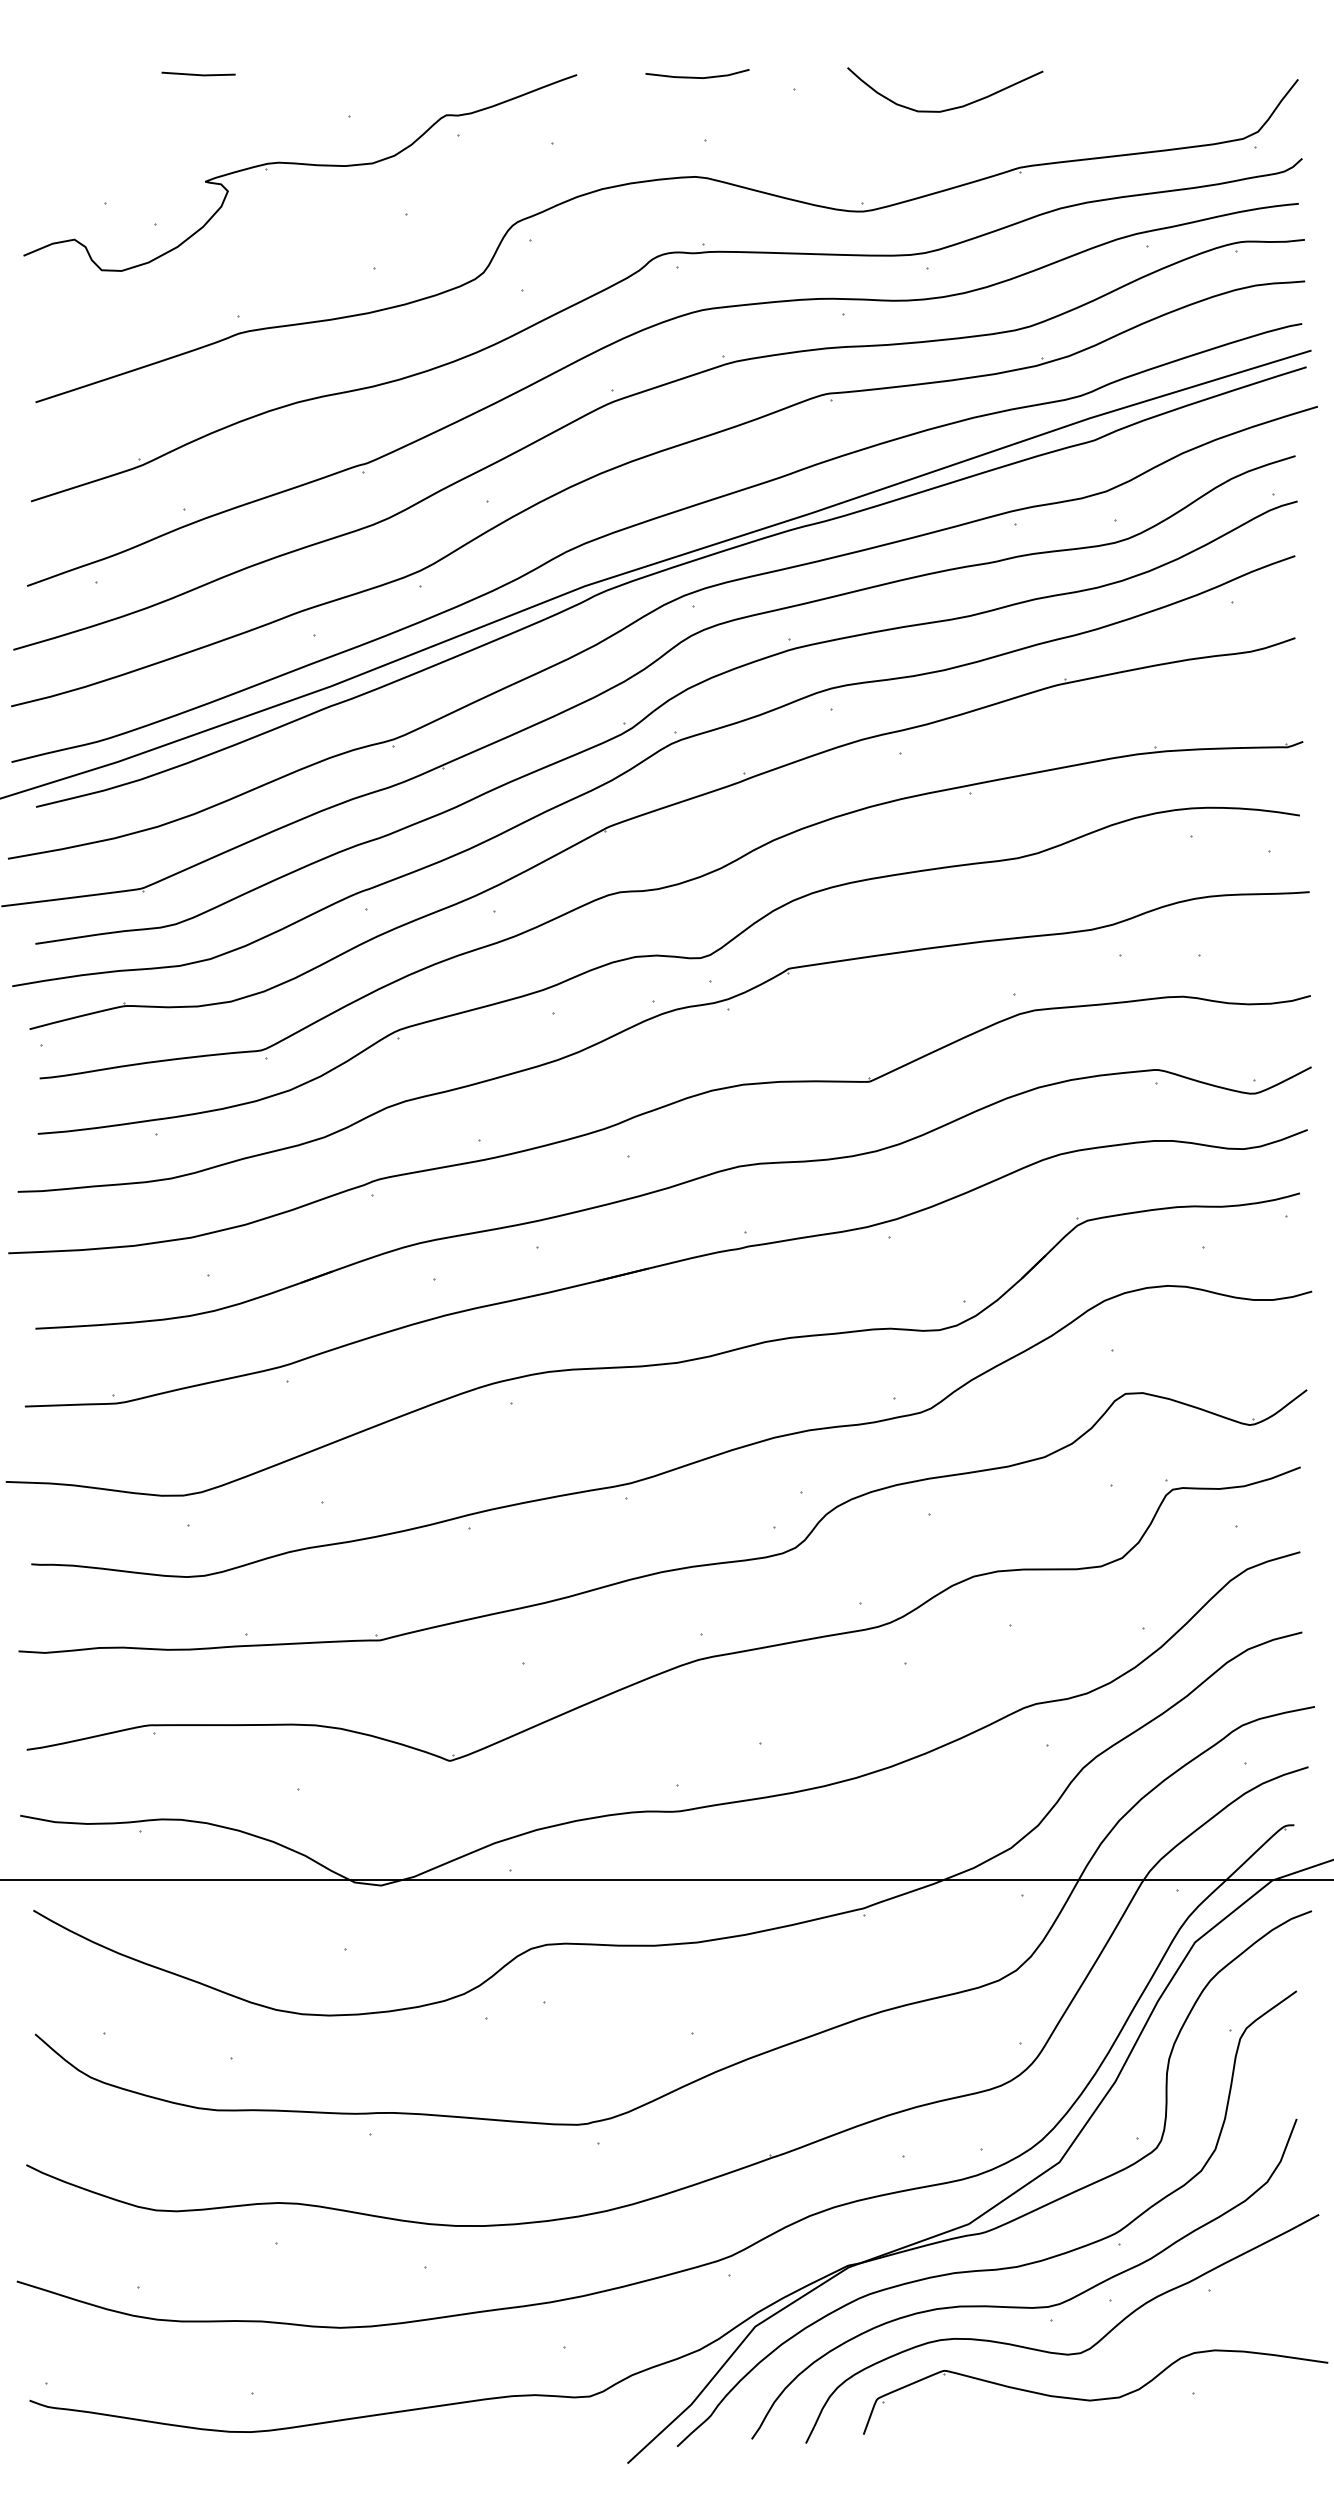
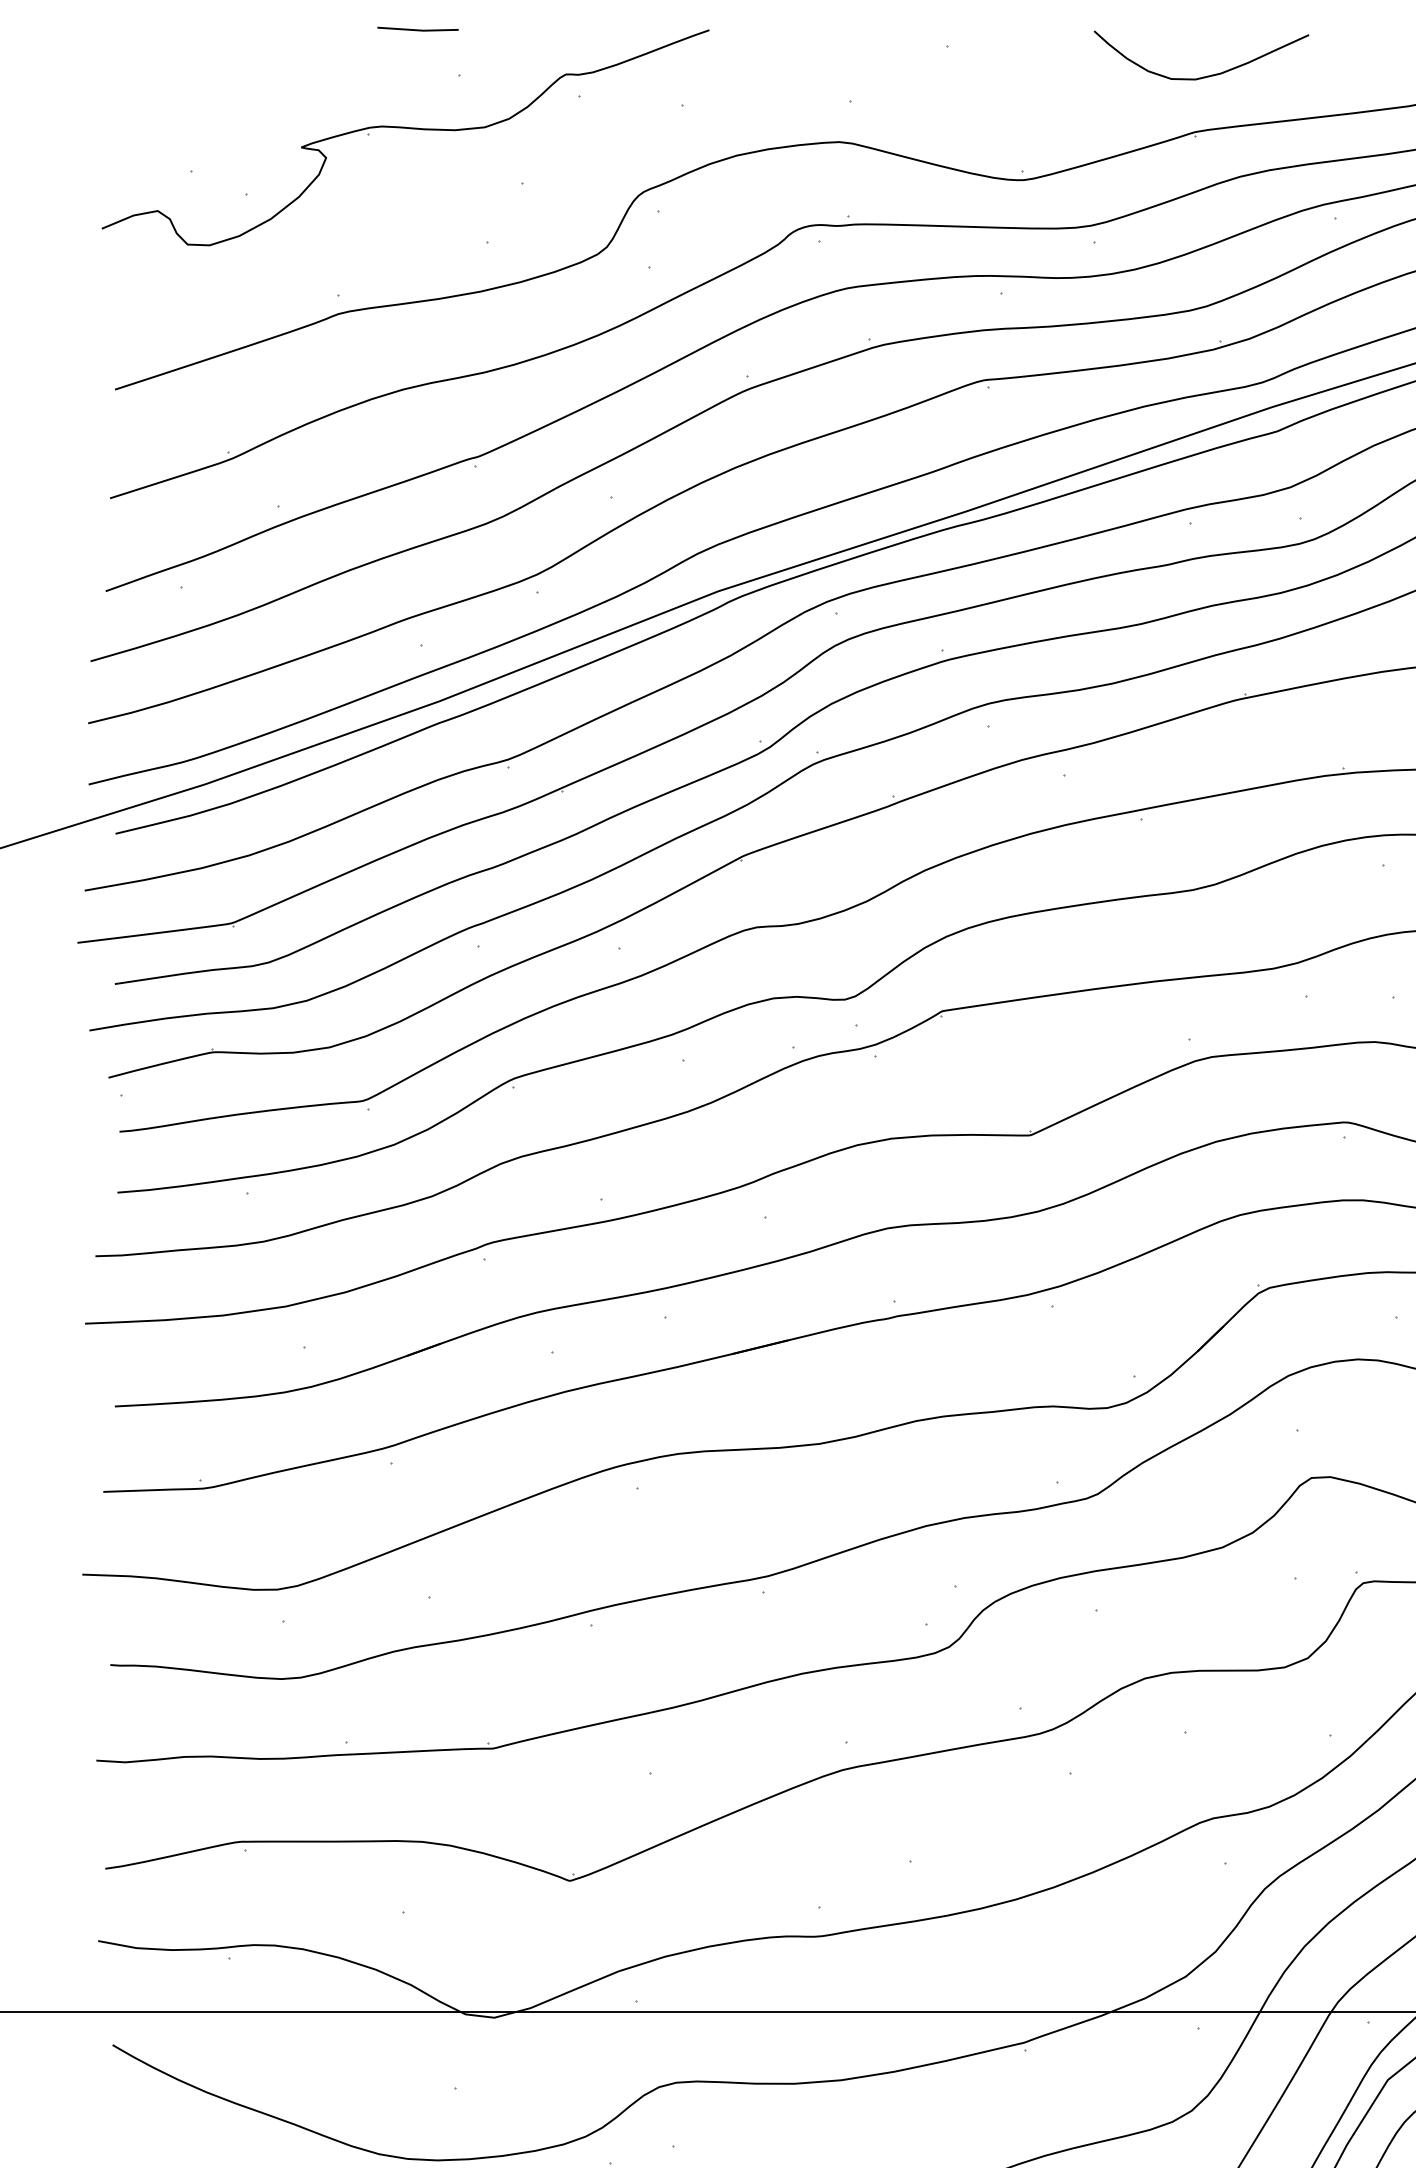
line: (198, 74) -> (417, 29), moved
line: (697, 77) -> (841, 32), removed
curve: (949, 108) -> (1206, 75), moved

